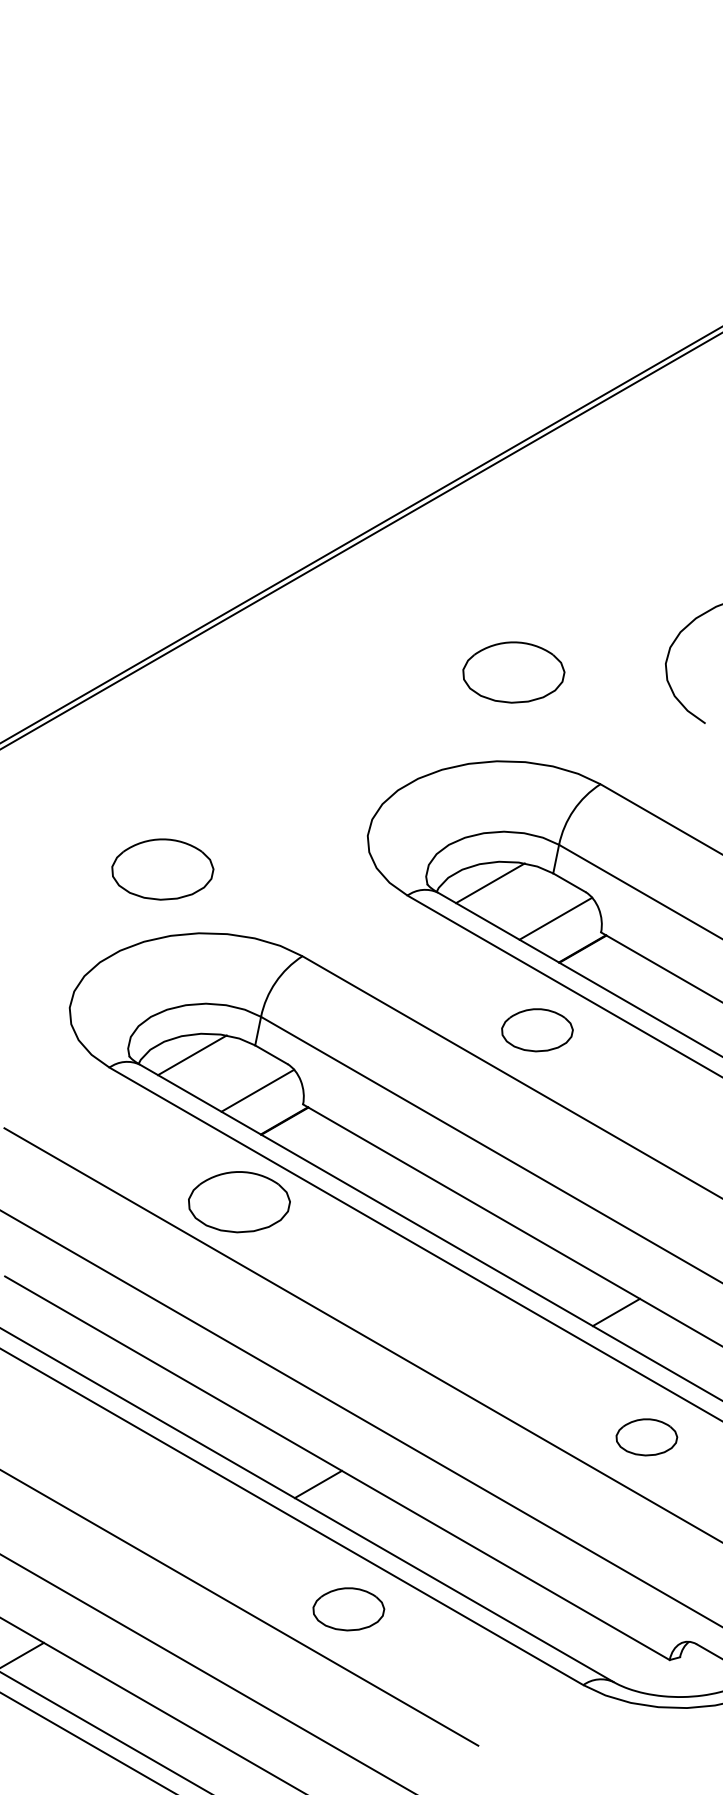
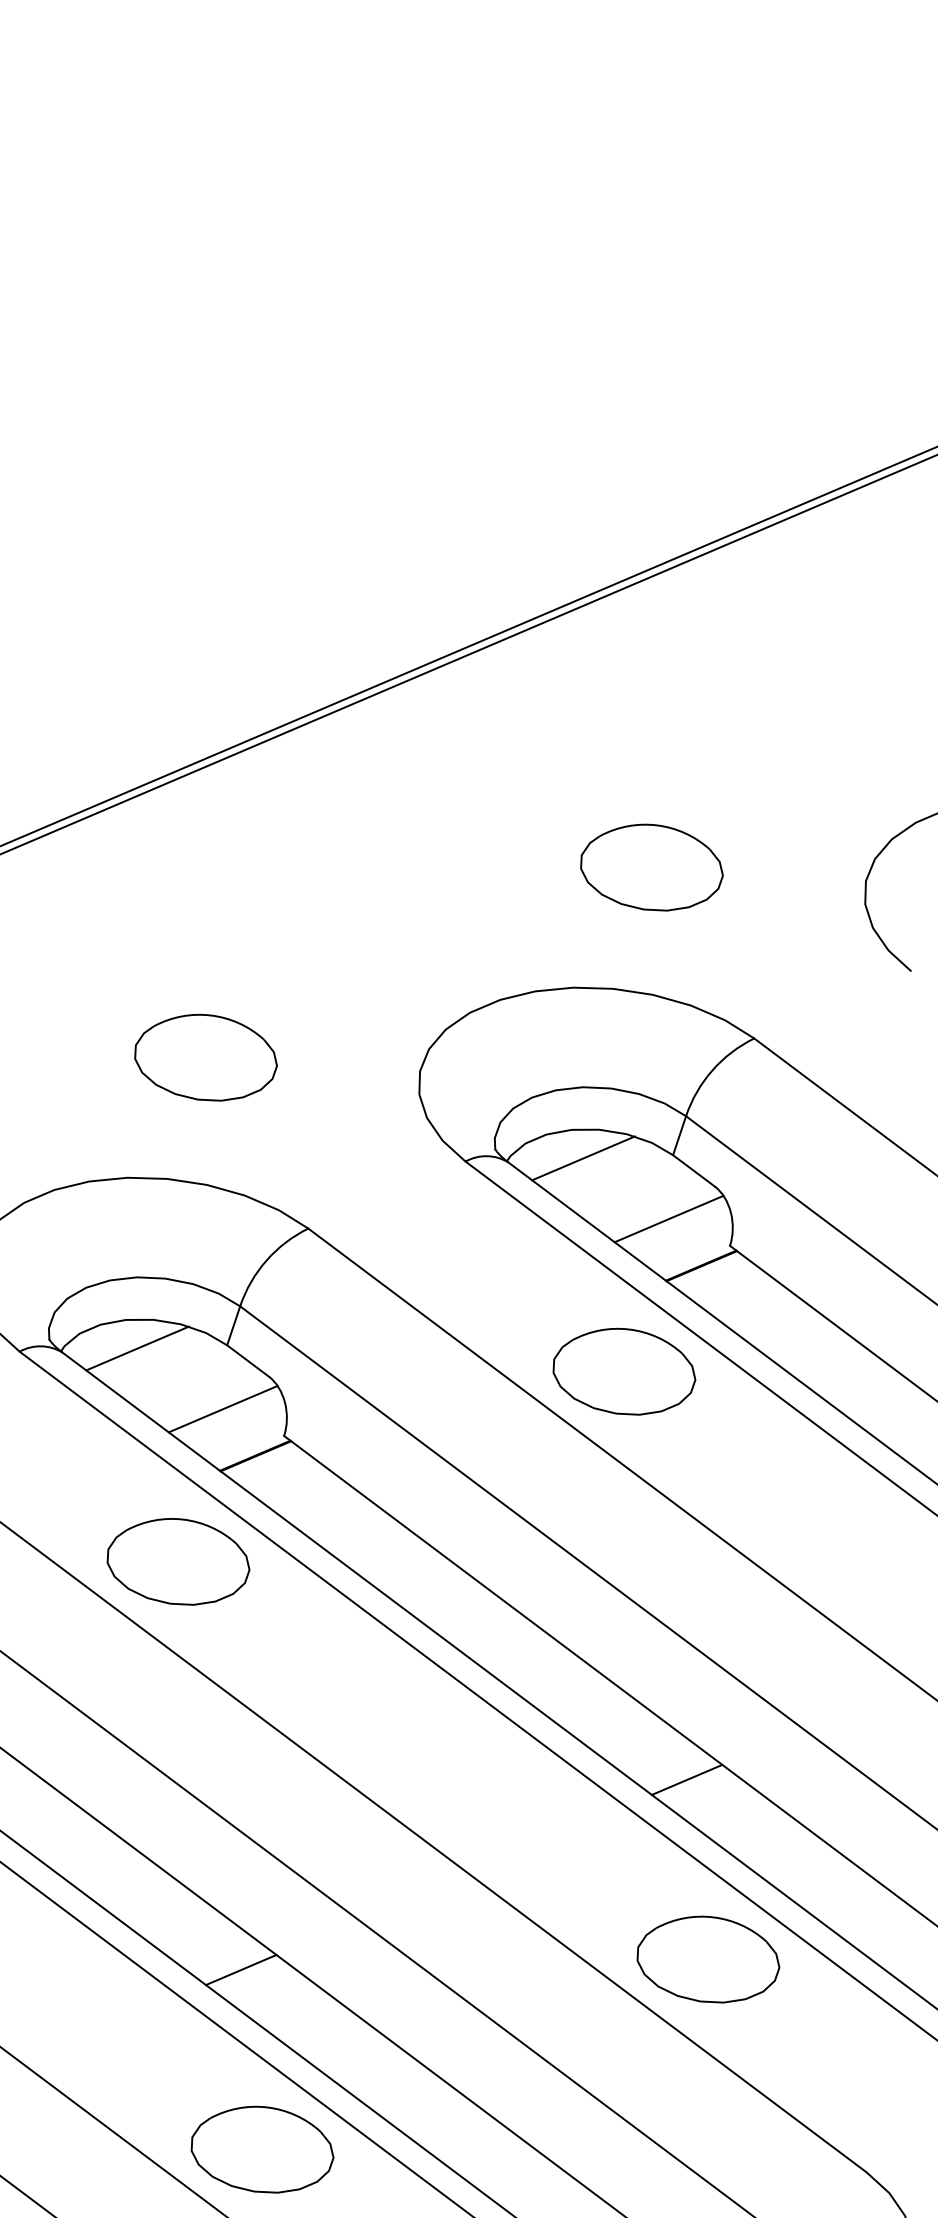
part: (162, 869) -> (205, 1057), moved
part: (537, 1030) -> (624, 1372), size x1.43
part: (646, 1437) -> (708, 1959), size x1.67
part: (348, 1609) -> (262, 2149), size x1.43

